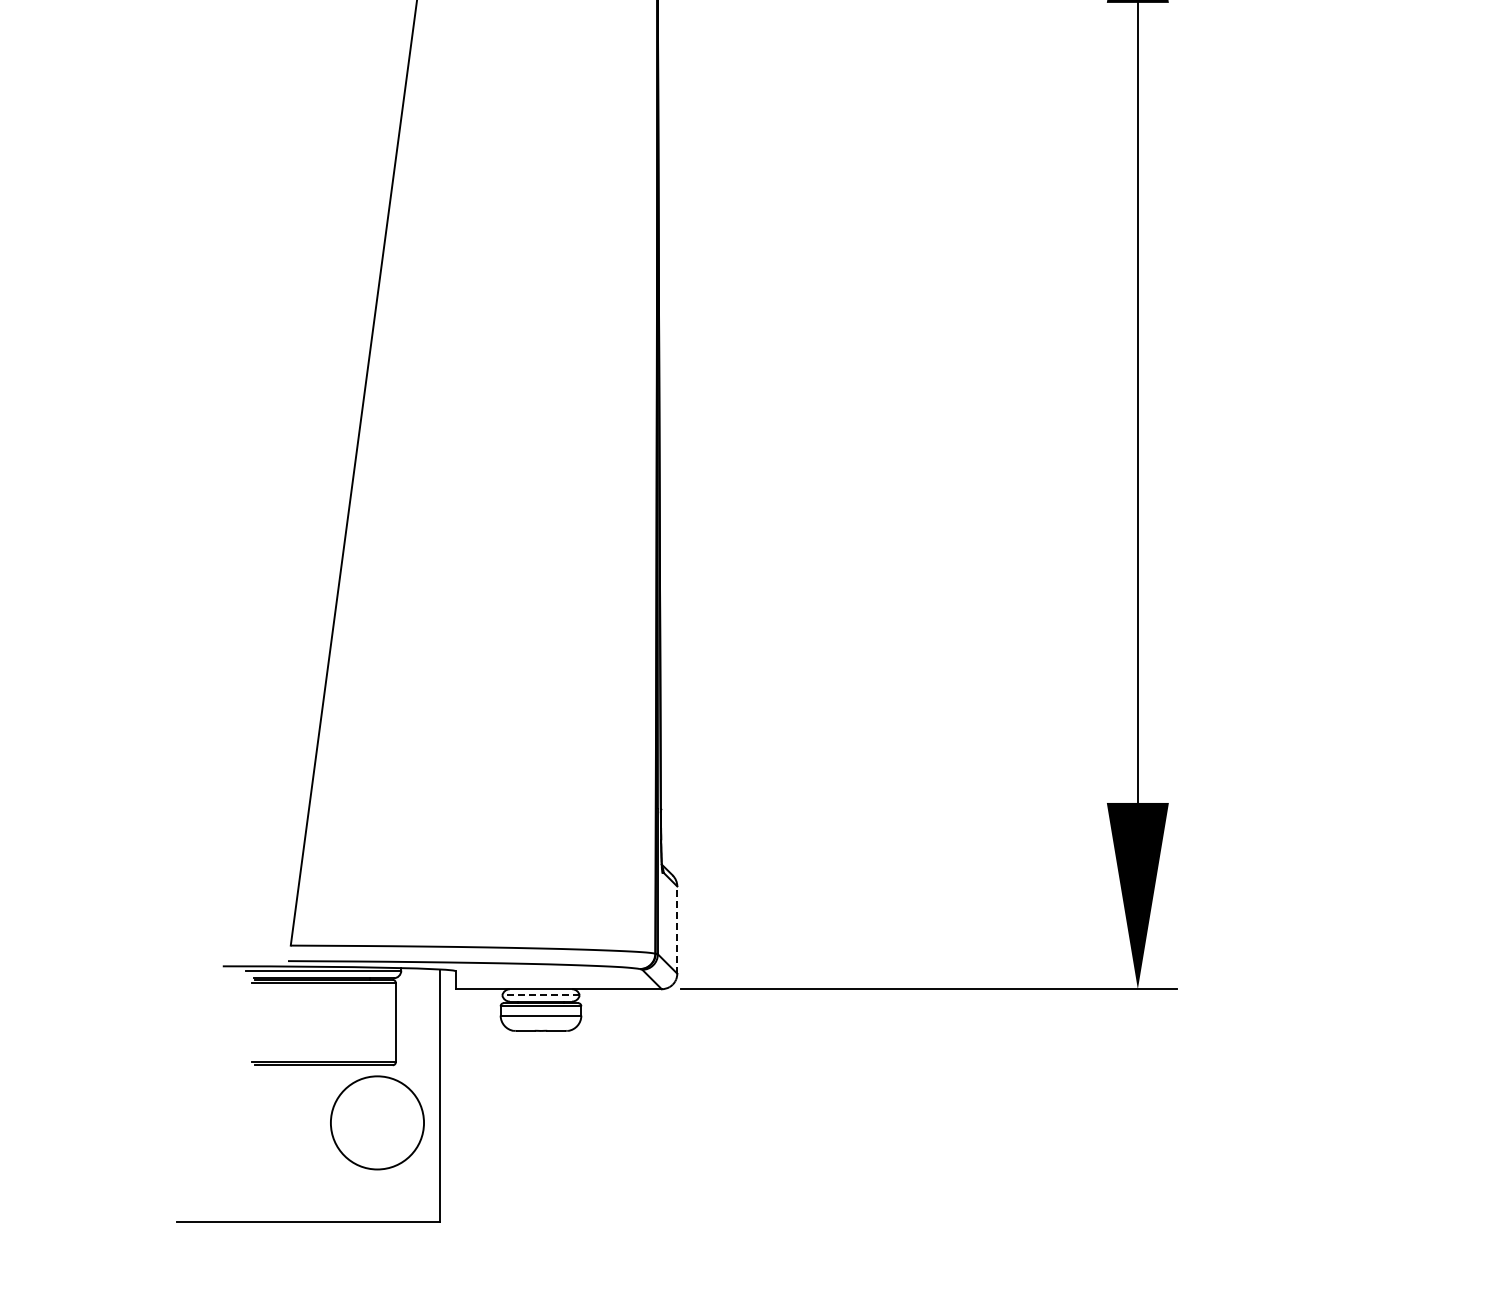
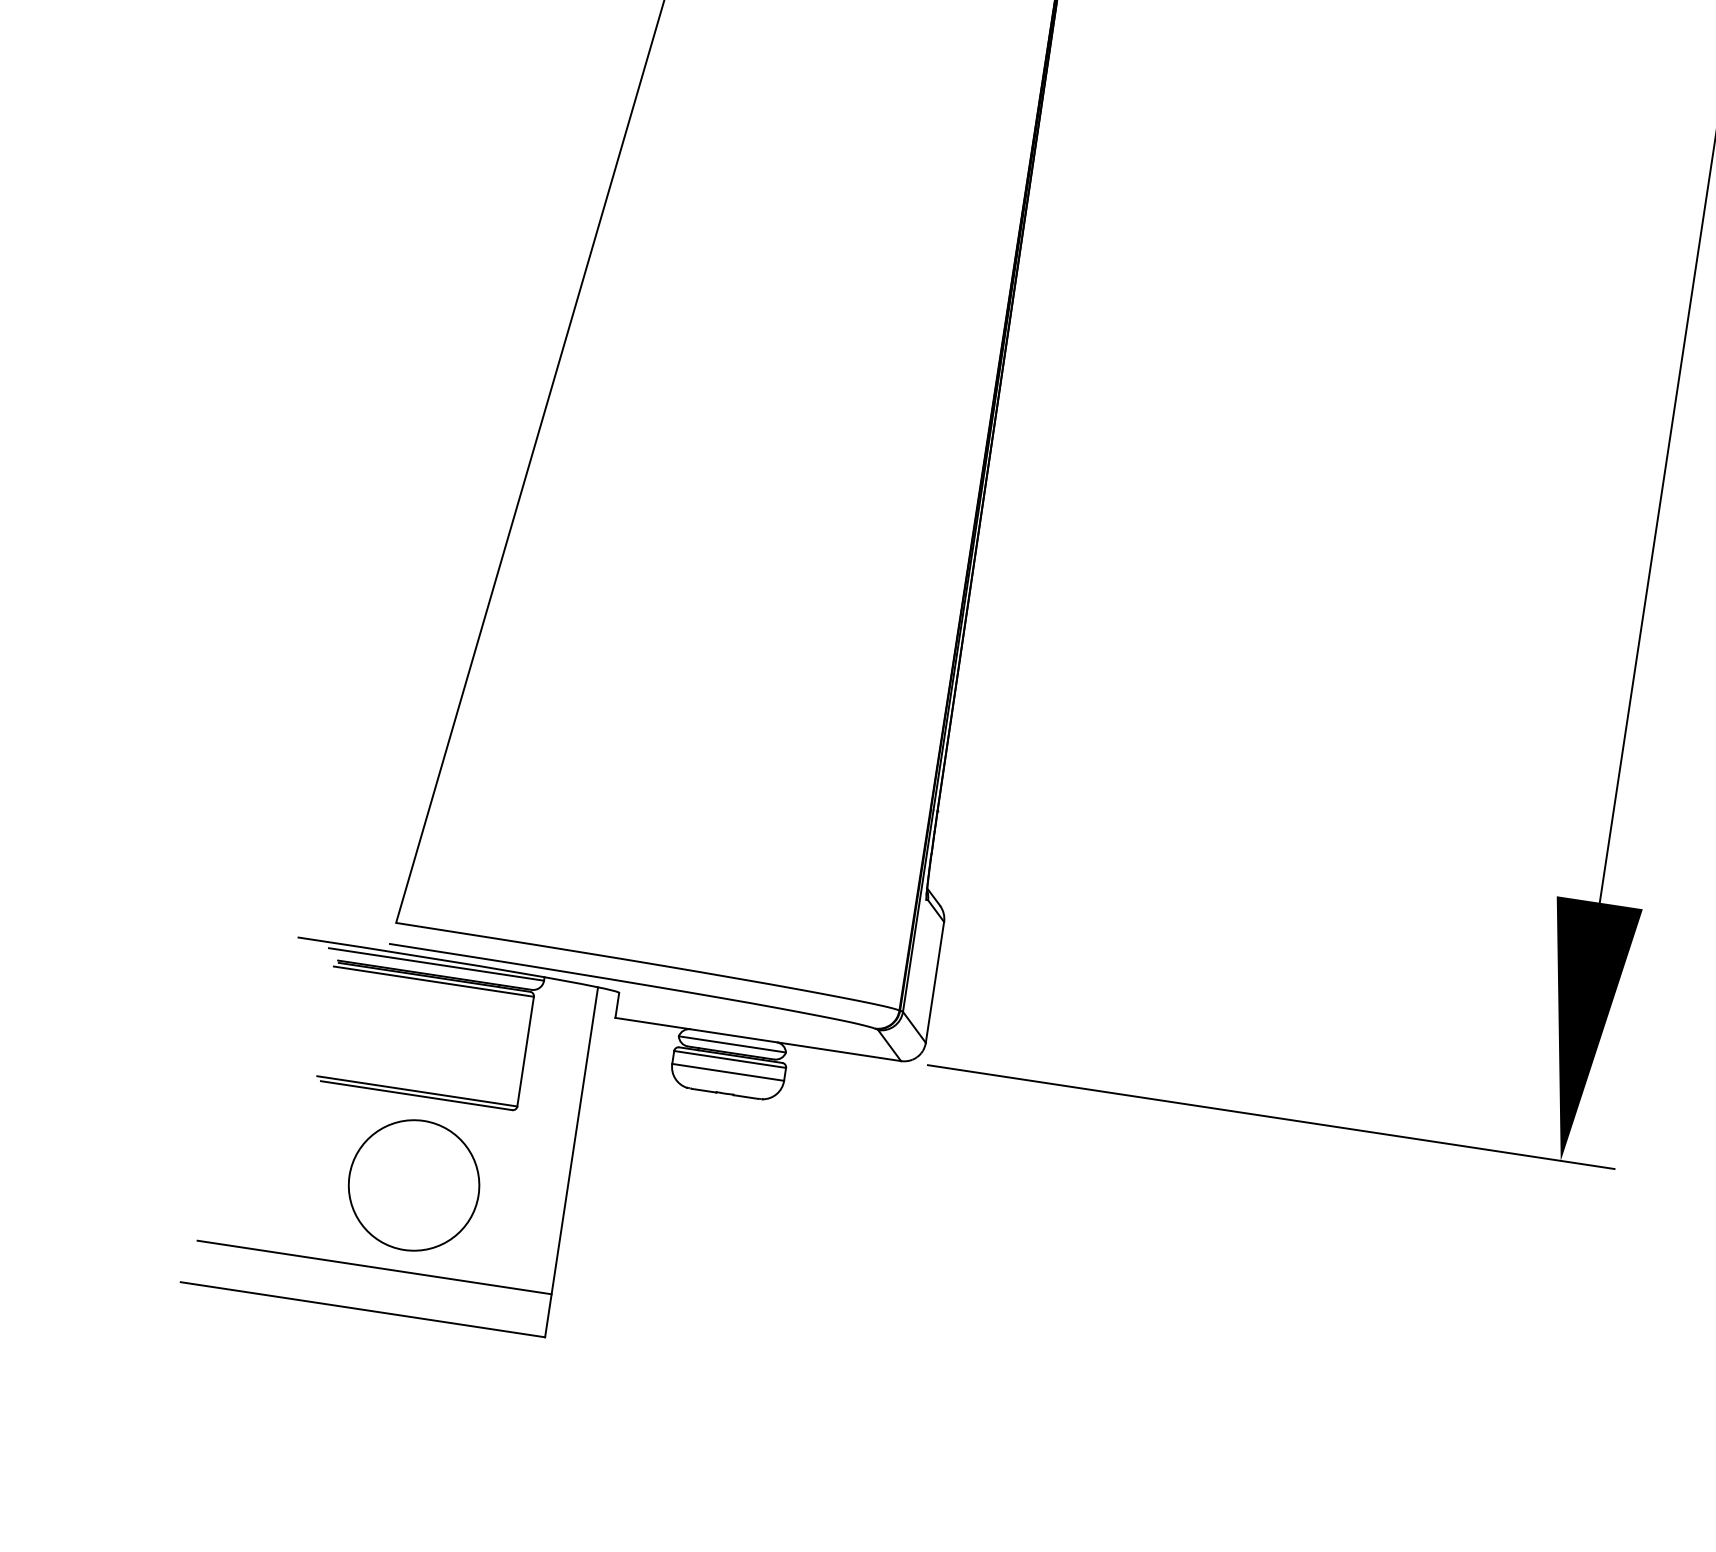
line: (677, 930) -> (935, 983), dashed -> solid
line: (541, 995) -> (733, 1044), dashed -> solid
circle: (377, 1122) -> (414, 1184), moved
line: (312, 1191) -> (374, 1268), added

